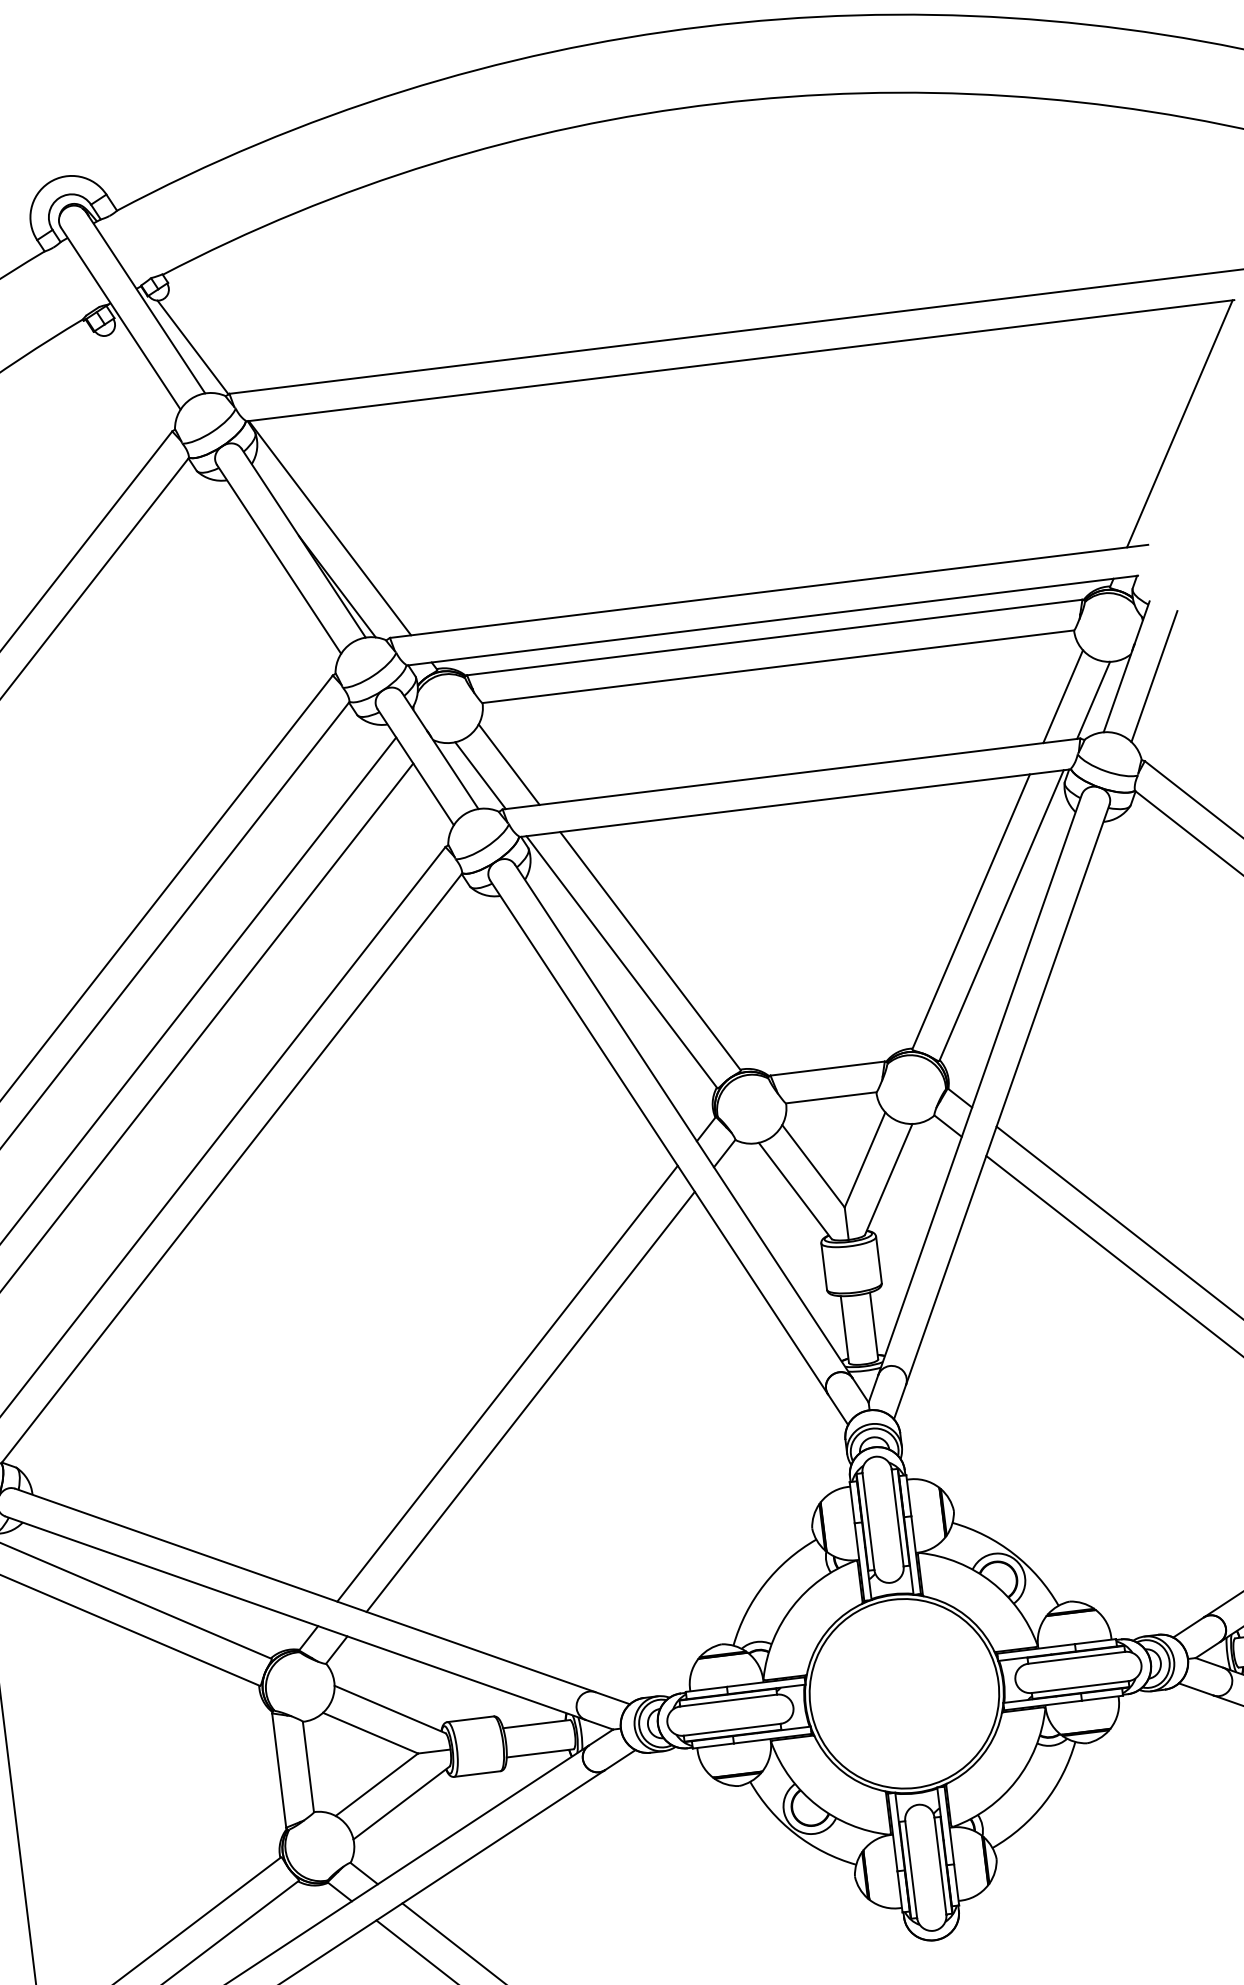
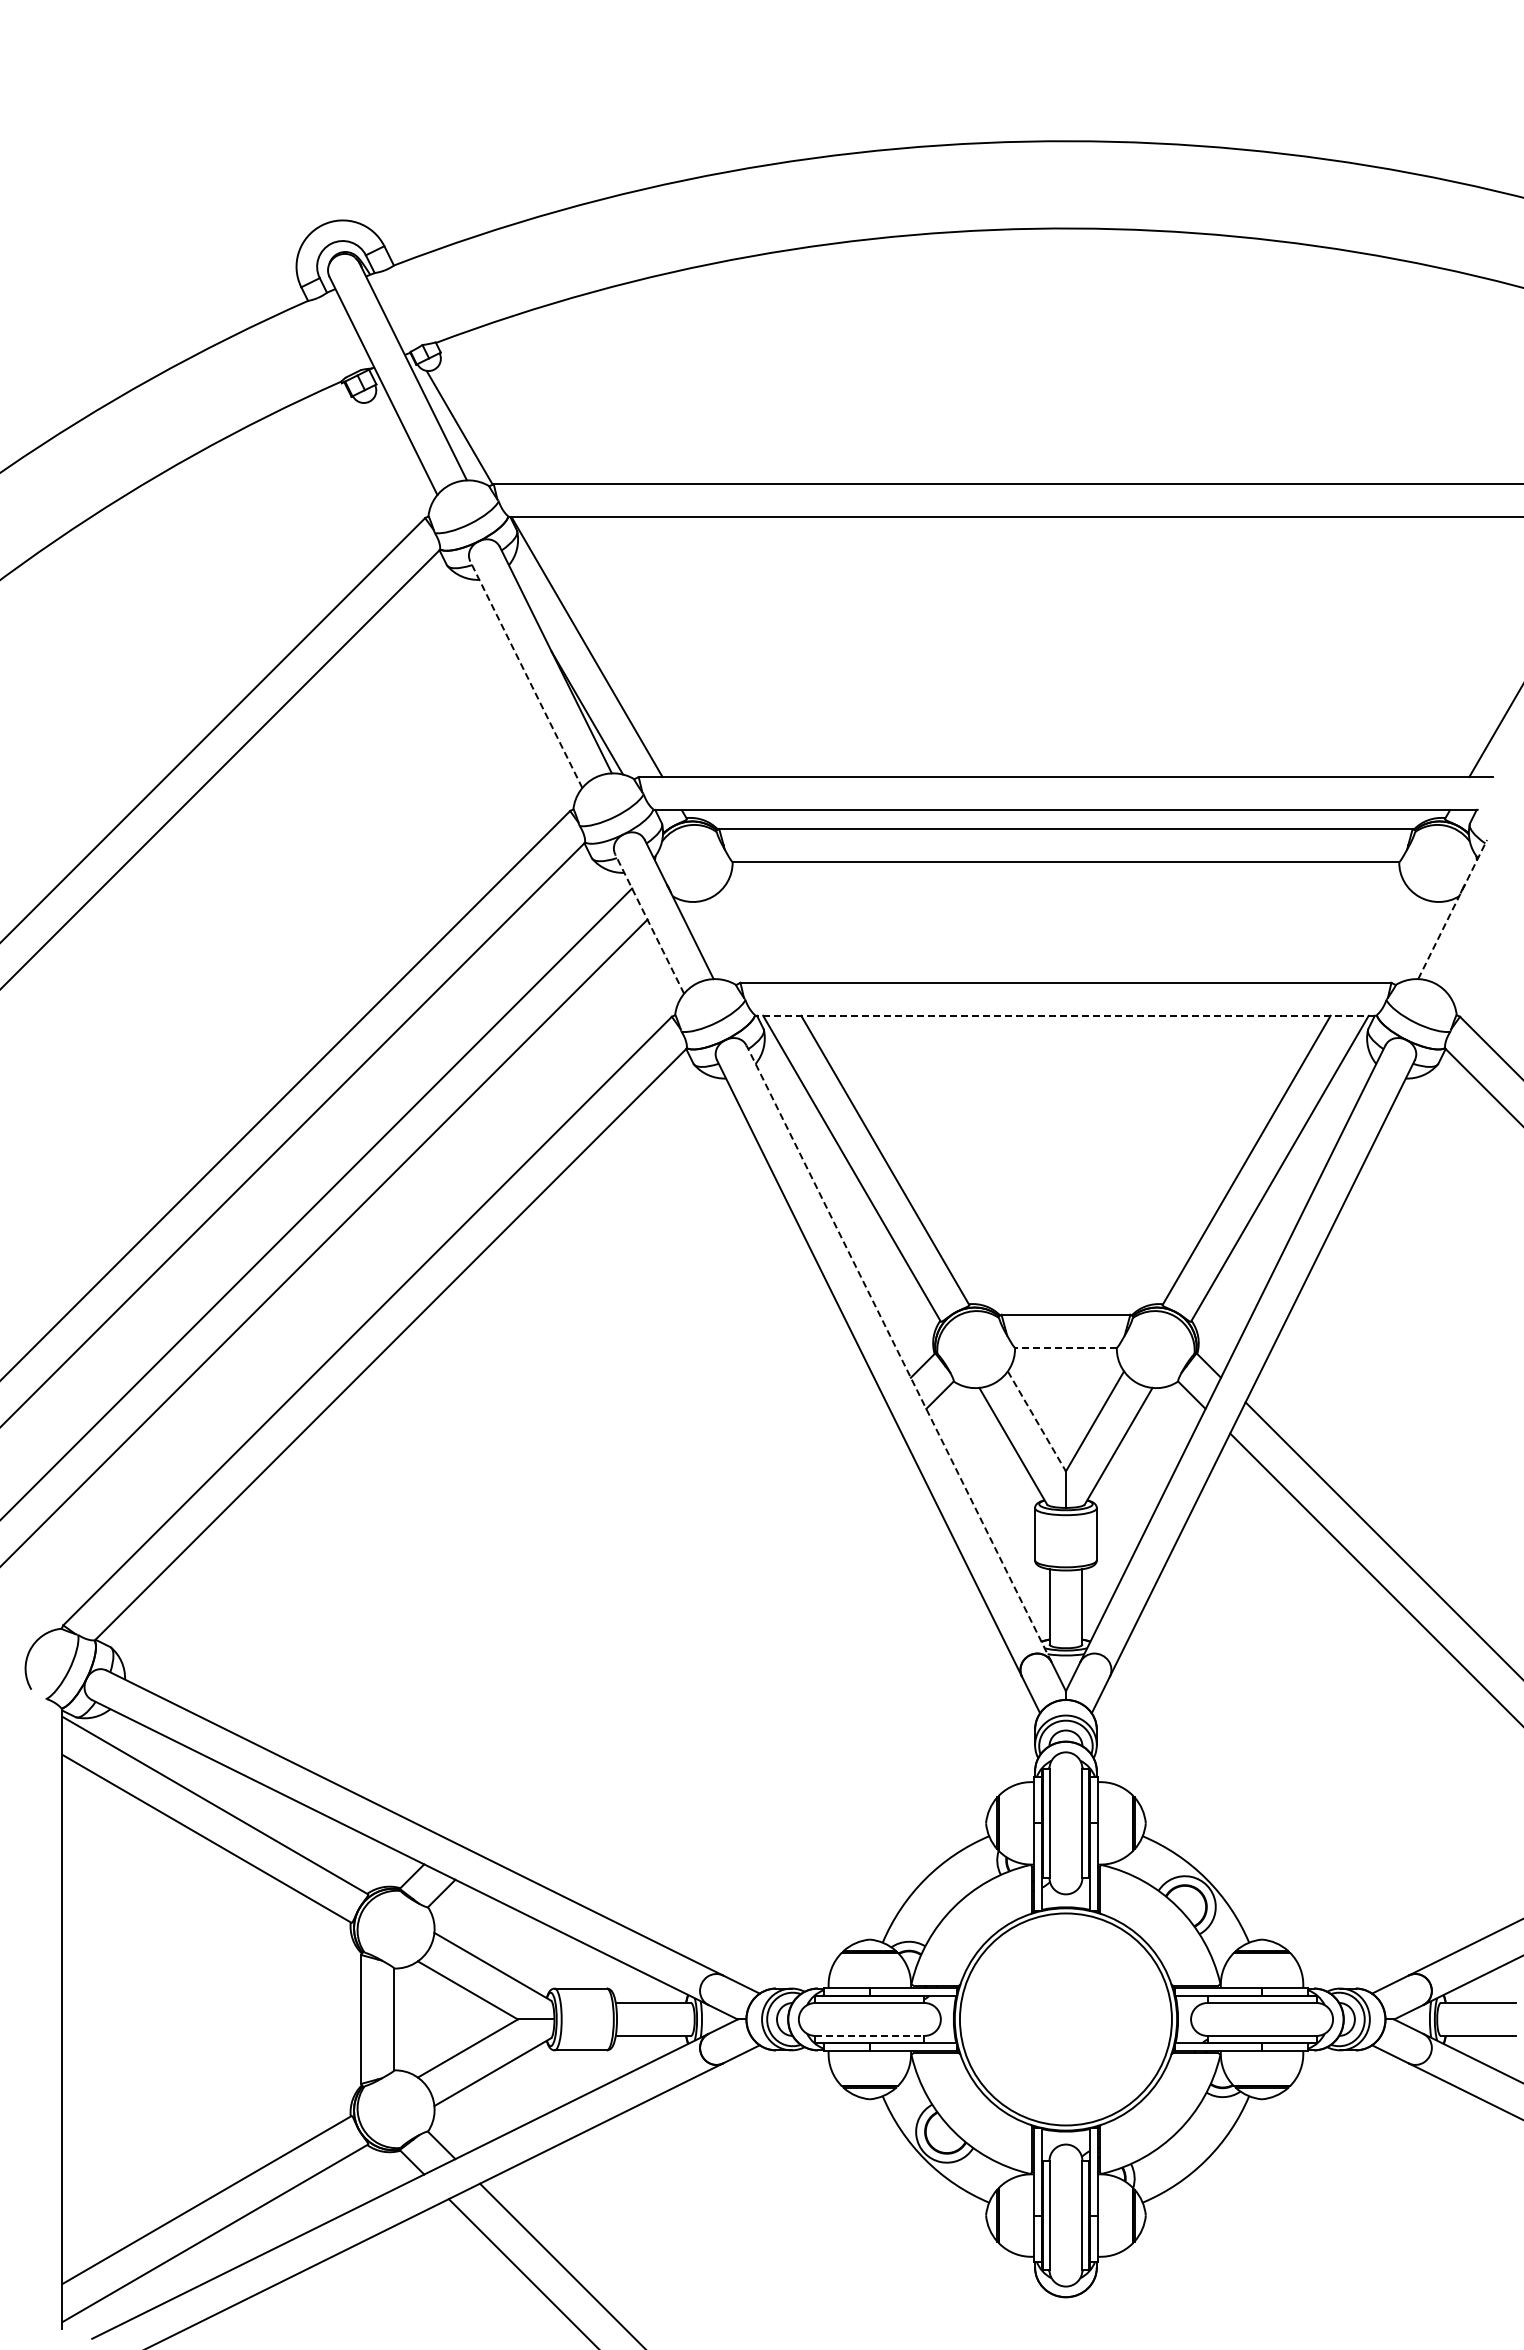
line: (279, 559) -> (526, 674), solid -> dashed
line: (1126, 666) -> (1452, 909), solid -> dashed
line: (1153, 676) -> (1481, 923), removed
line: (1062, 696) -> (1377, 933), removed
line: (1092, 699) -> (1410, 941), removed
line: (508, 764) -> (753, 933), removed
line: (415, 767) -> (649, 924), solid -> dashed
line: (480, 774) -> (720, 941), removed
line: (794, 803) -> (1065, 1015), solid -> dashed
line: (830, 1097) -> (1065, 1347), solid -> dashed
line: (684, 1121) -> (899, 1353), solid -> dashed
line: (813, 1166) -> (1036, 1421), solid -> dashed
line: (507, 1383) -> (667, 1620), removed
line: (530, 1402) -> (690, 1644), removed
line: (731, 1729) -> (869, 2035), solid -> dashed

